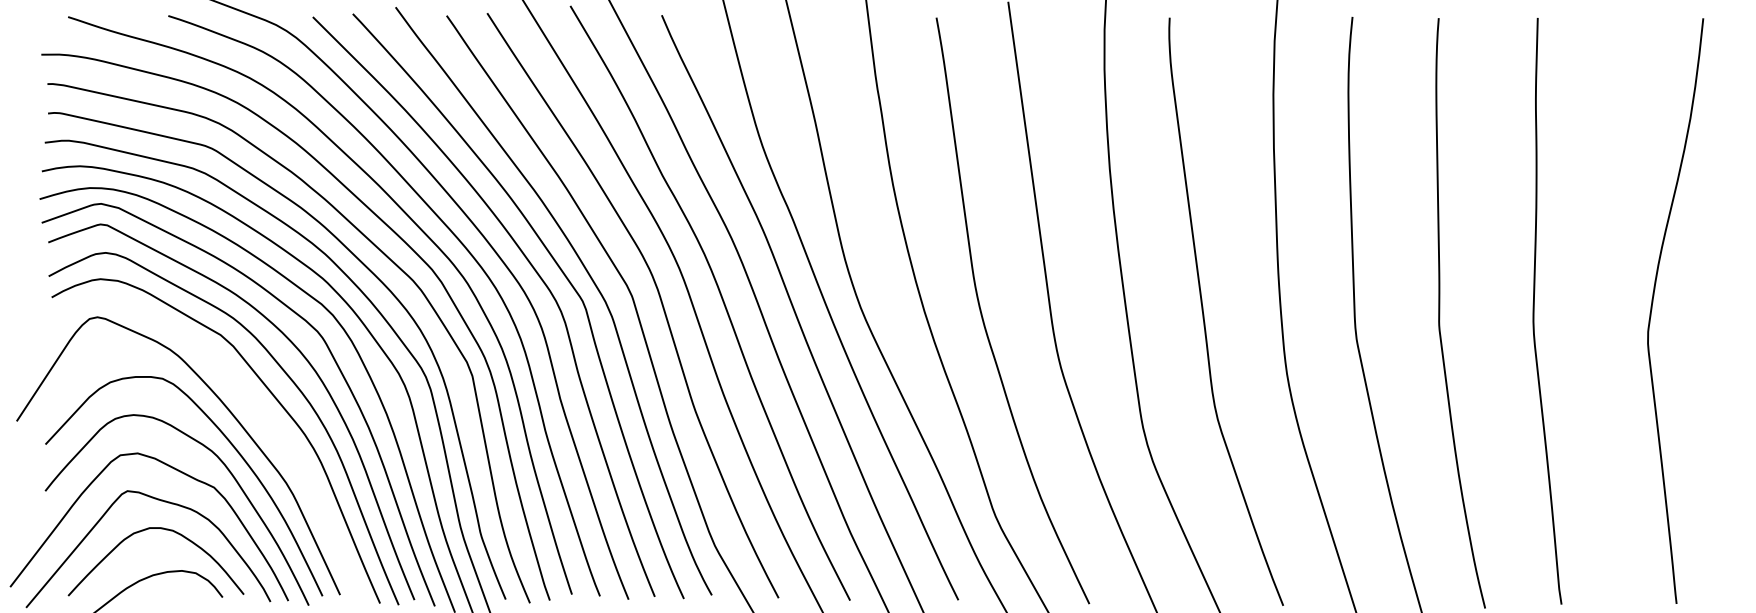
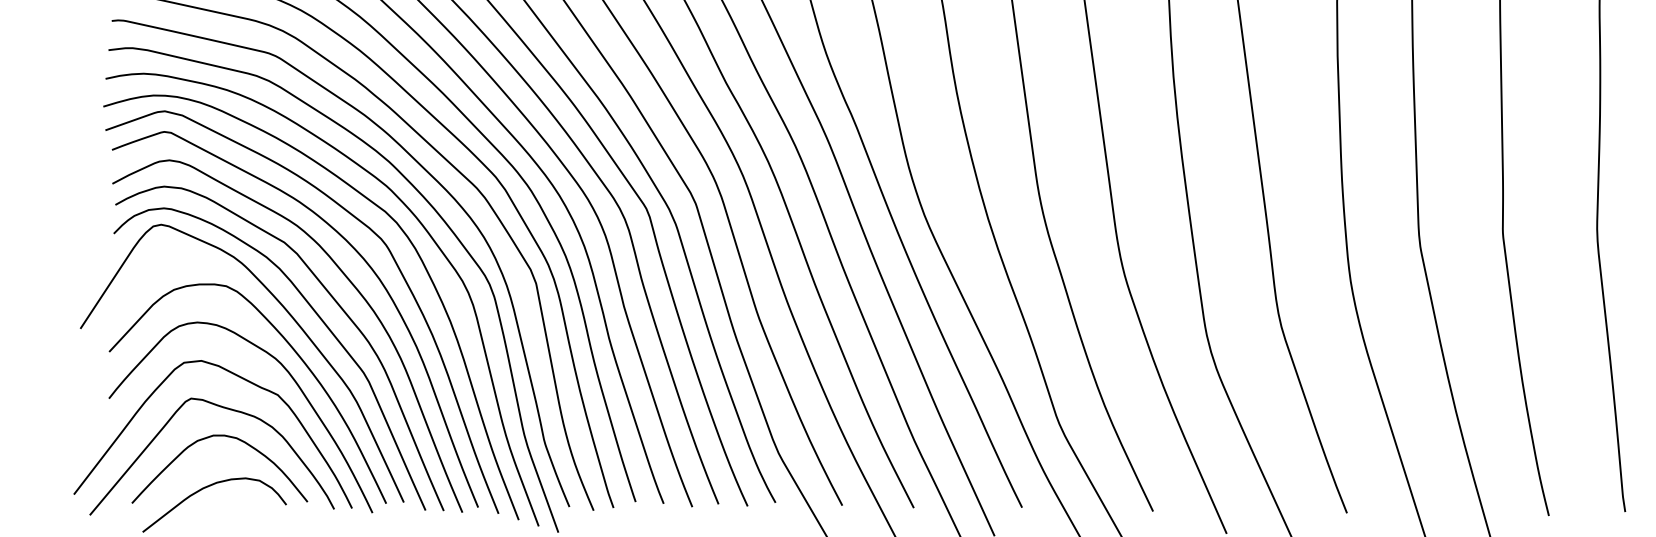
curve: (256, 412) -> (320, 319), added

